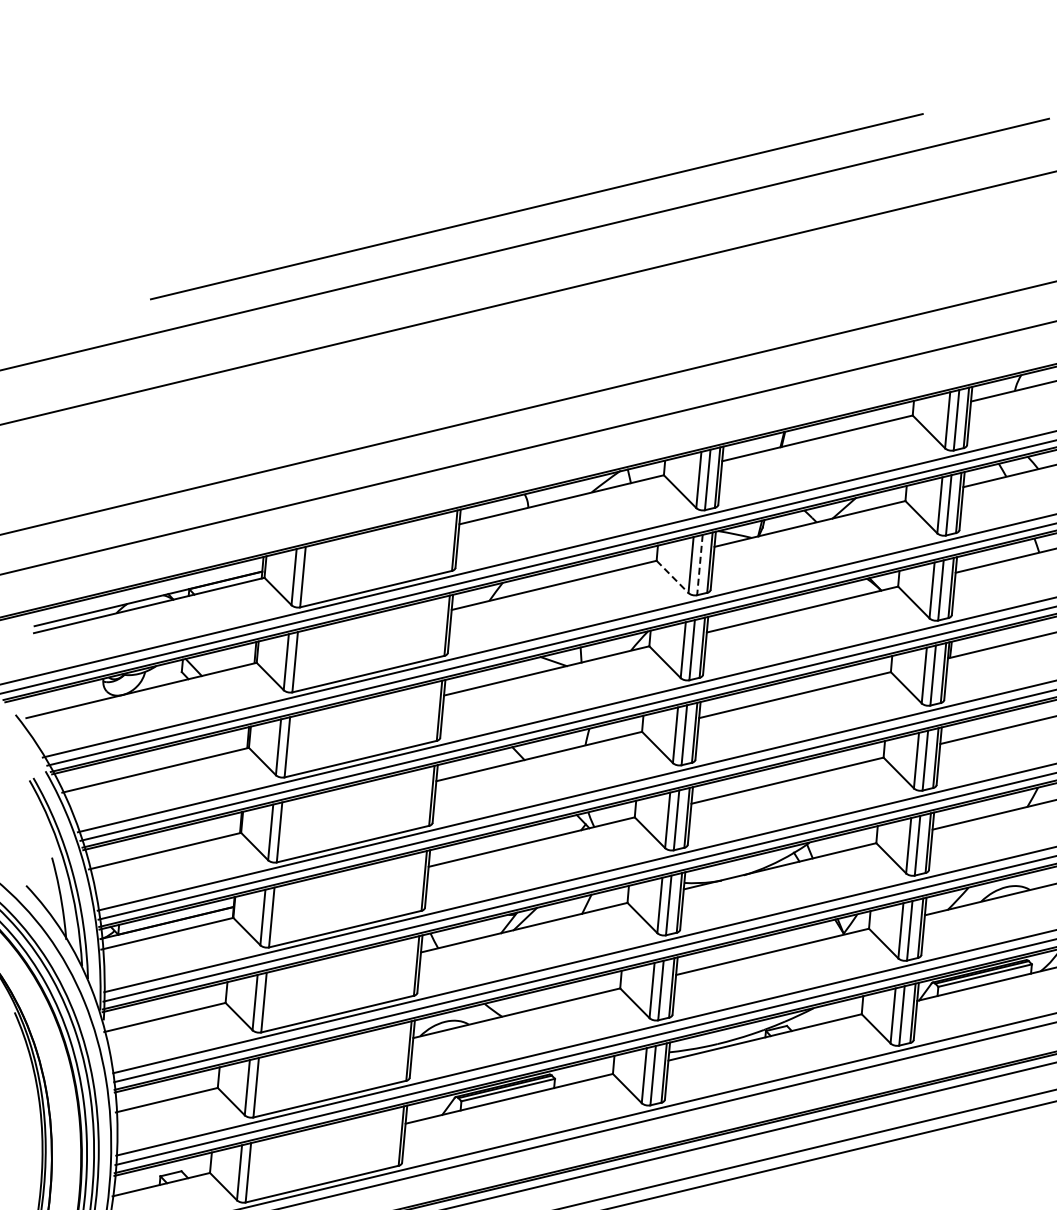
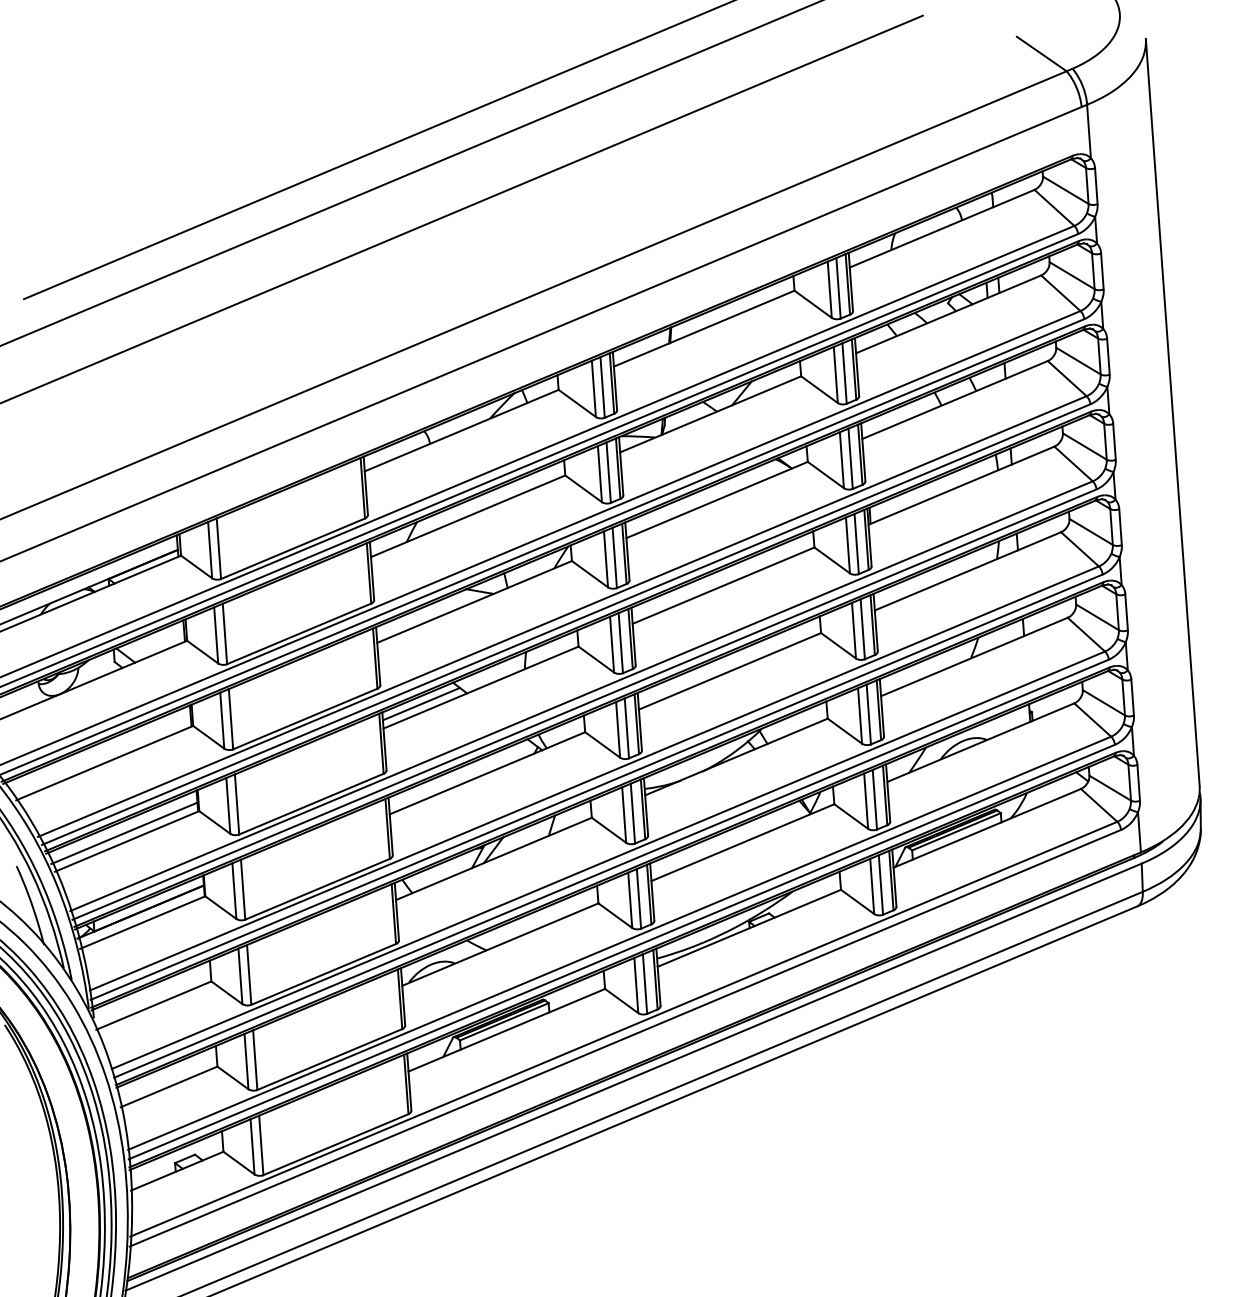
line: (699, 565) -> (608, 473), dashed -> solid
line: (672, 576) -> (583, 488), dashed -> solid
line: (476, 762) -> (420, 703), added
line: (163, 842) -> (124, 833), added

